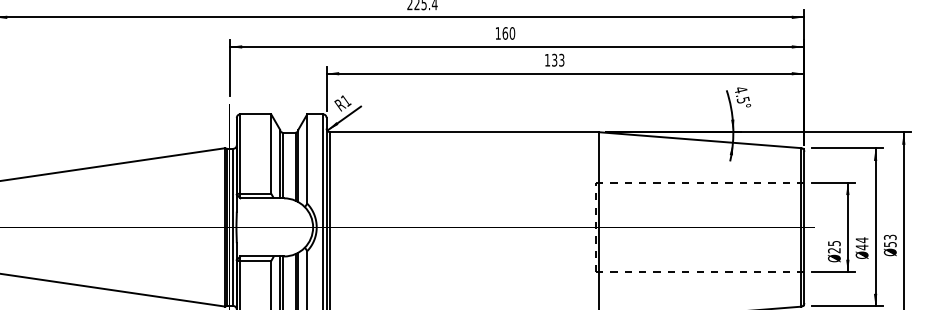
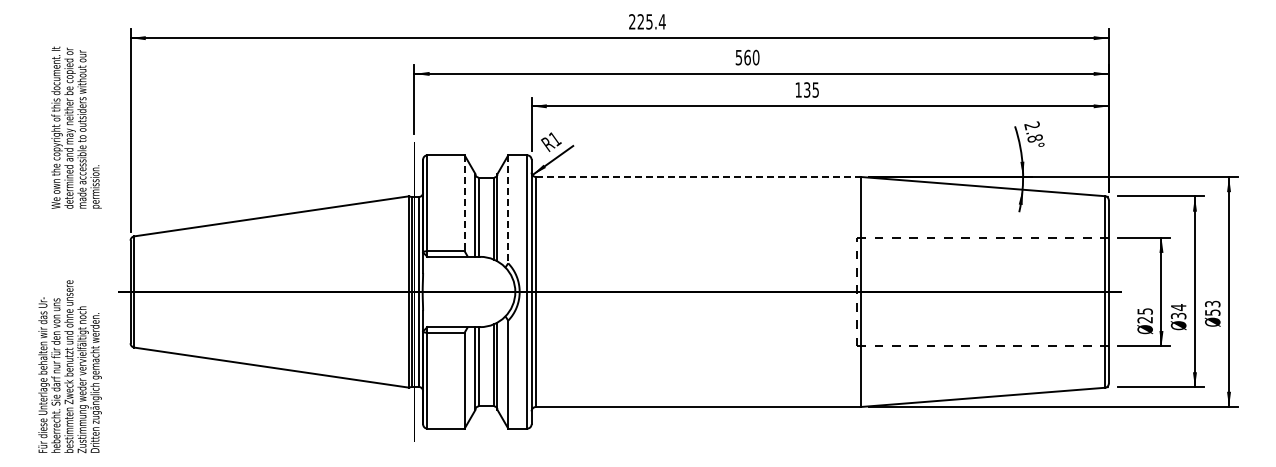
text: (497, 33) -> (738, 57), 160 -> 560
text: (561, 59) -> (815, 89), 133 -> 135
text: (741, 94) -> (1033, 131), 4.5° -> 2.8°
line: (464, 131) -> (698, 176), solid -> dashed
line: (271, 154) -> (464, 203), solid -> dashed
line: (307, 159) -> (508, 209), solid -> dashed
text: (861, 246) -> (1178, 315), 44 -> 34

